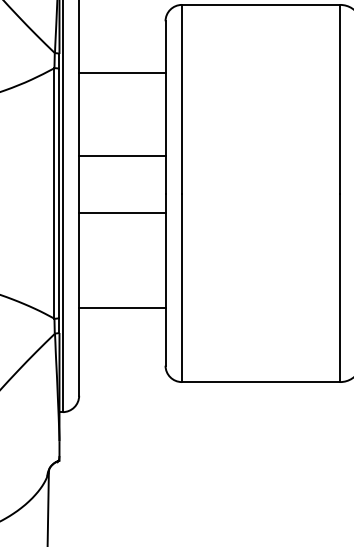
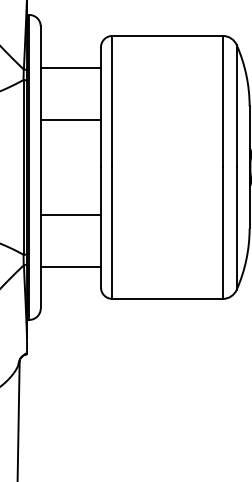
line: (121, 73) -> (70, 67), moved
line: (121, 156) -> (70, 119), moved
line: (121, 213) -> (70, 215), moved
line: (121, 308) -> (70, 267), moved

